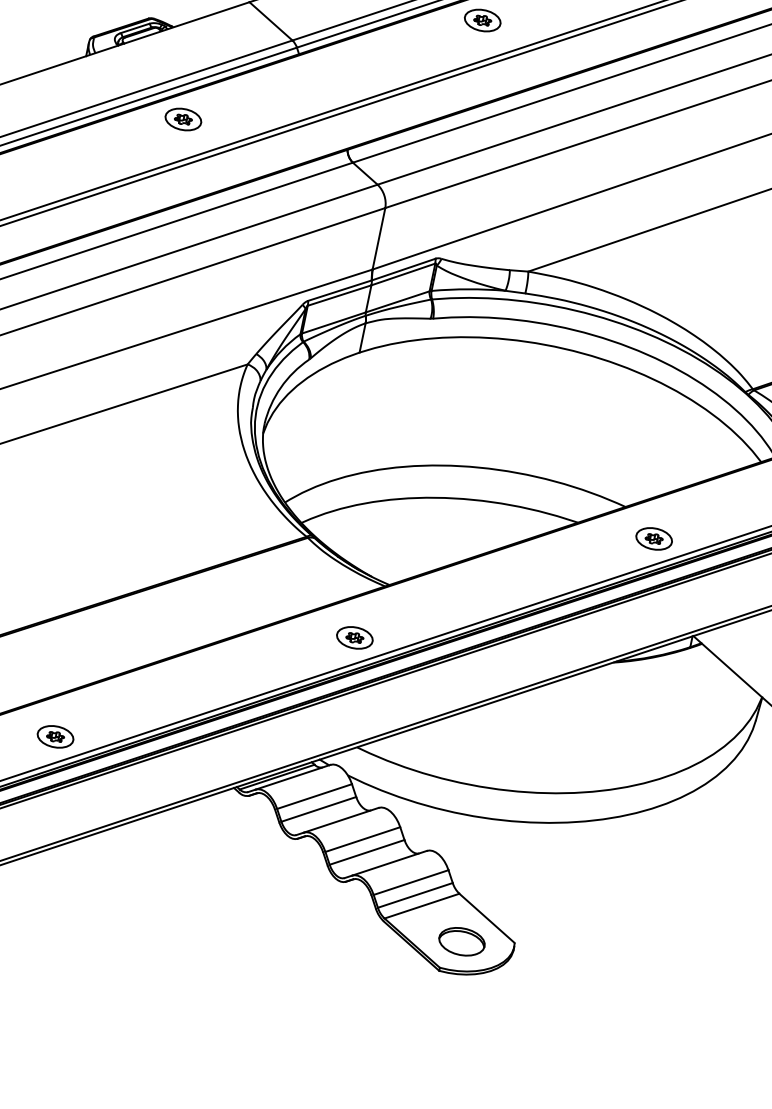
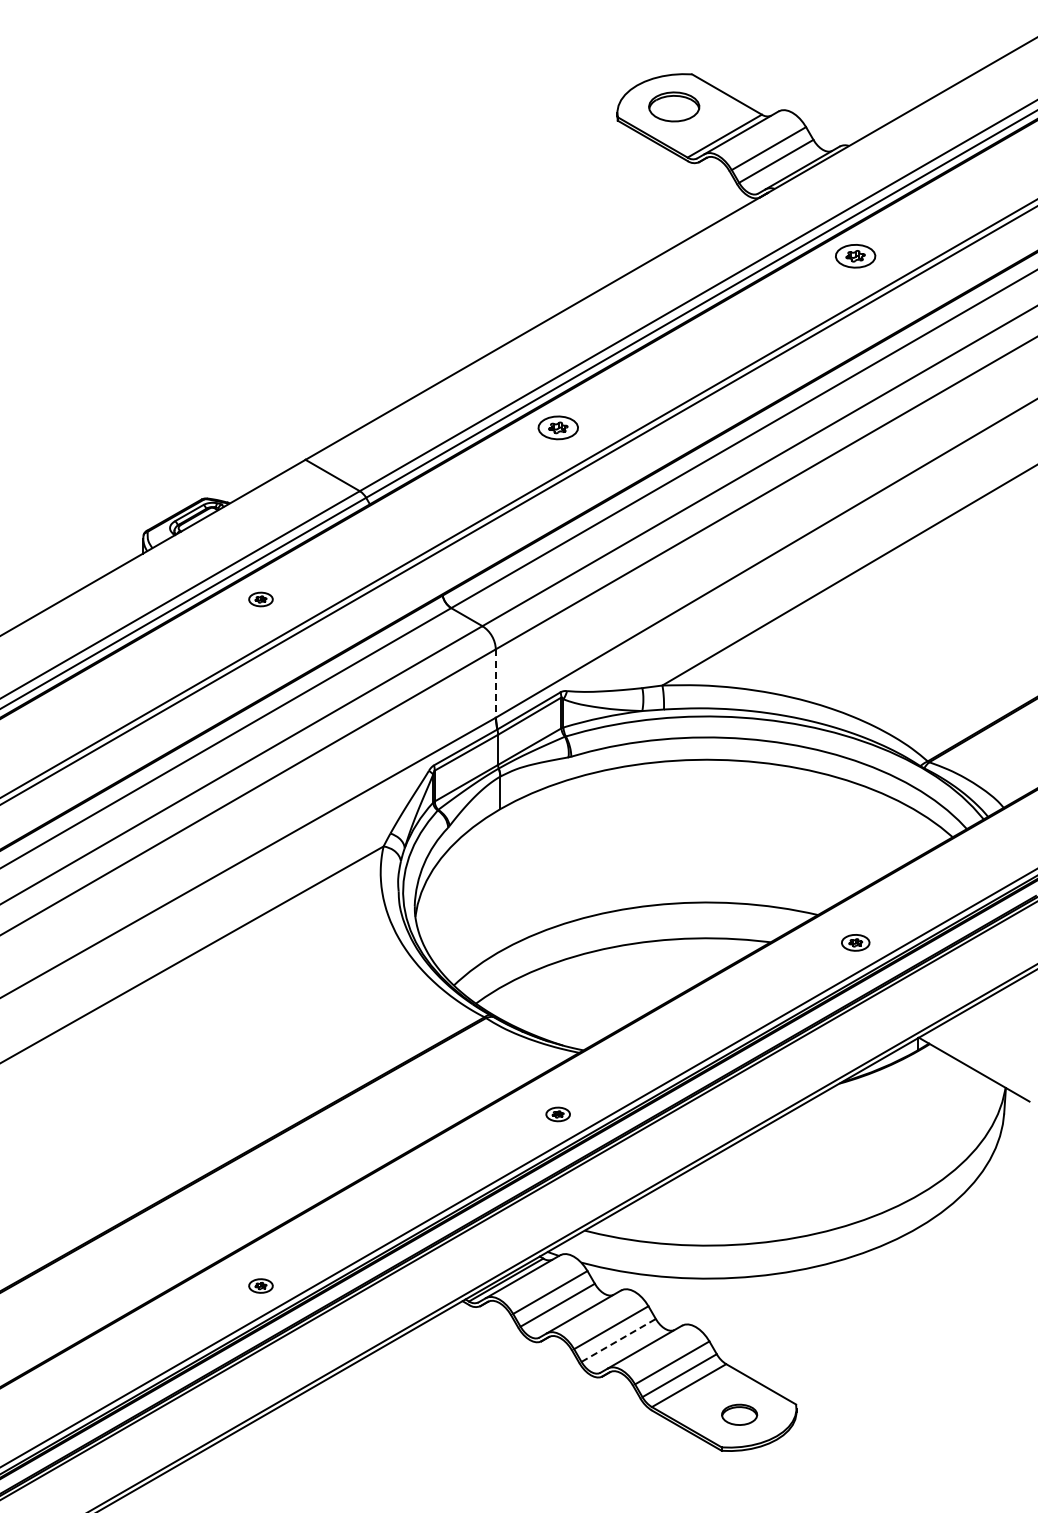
part: (182, 119) -> (260, 599), size x0.6
line: (378, 239) -> (495, 684), solid -> dashed
part: (654, 538) -> (855, 942), size x0.7
part: (354, 637) -> (557, 1114), size x0.6
part: (55, 736) -> (260, 1285), size x0.6
line: (366, 852) -> (618, 1340), solid -> dashed
part: (461, 941) -> (739, 1414), size x0.7

